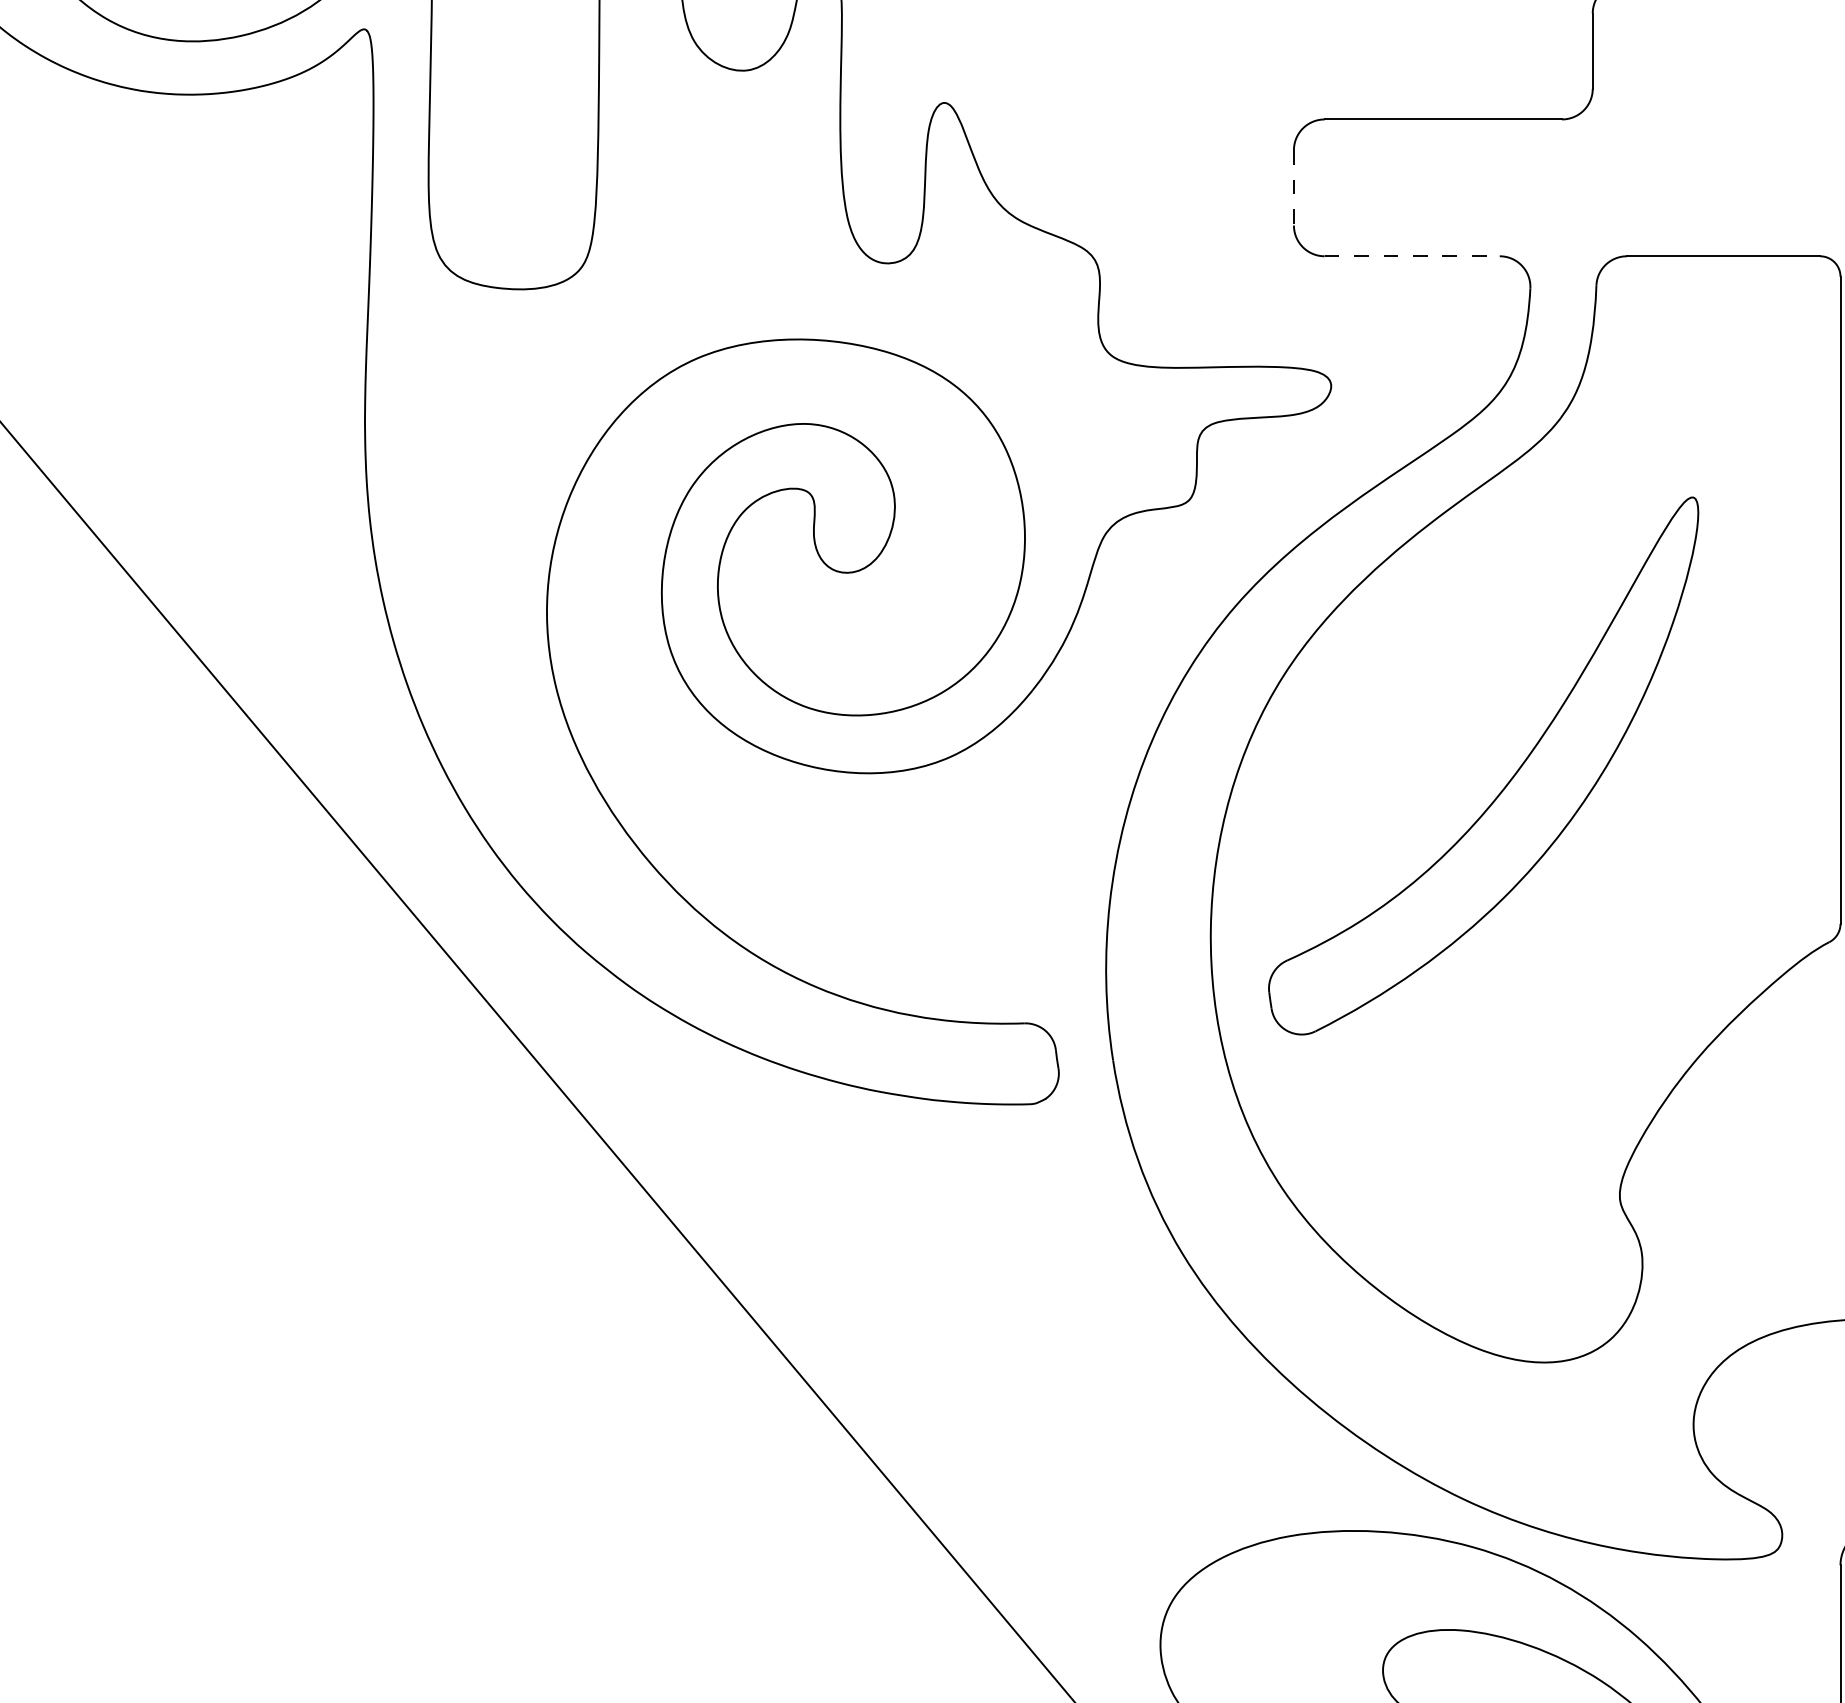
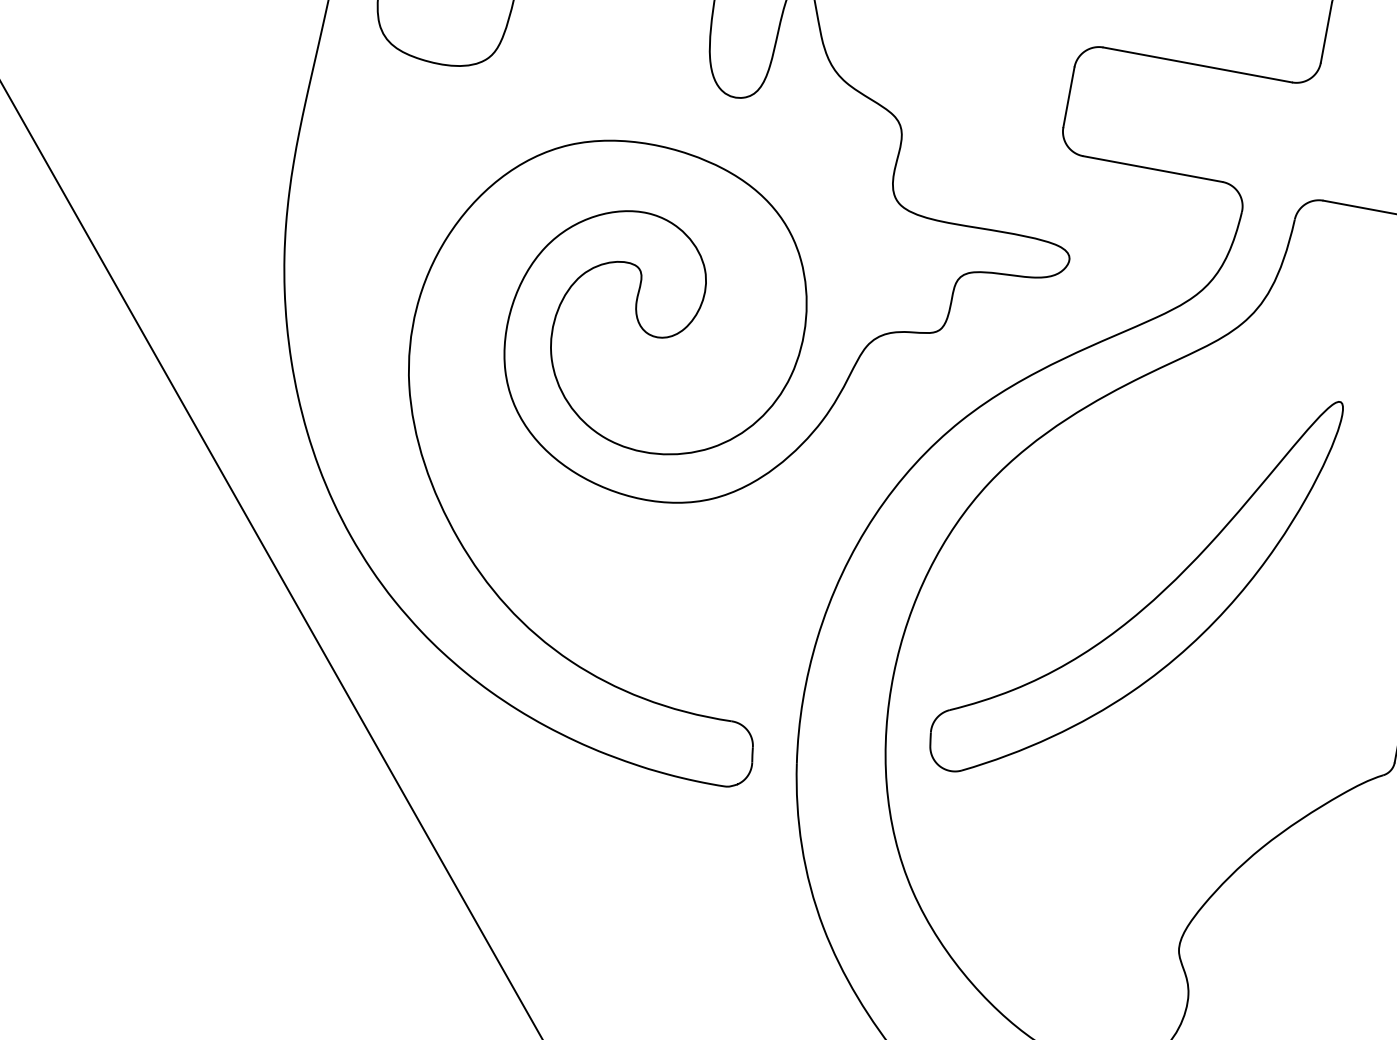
line: (1293, 187) -> (1068, 96), dashed -> solid
line: (1412, 256) -> (1153, 169), dashed -> solid

